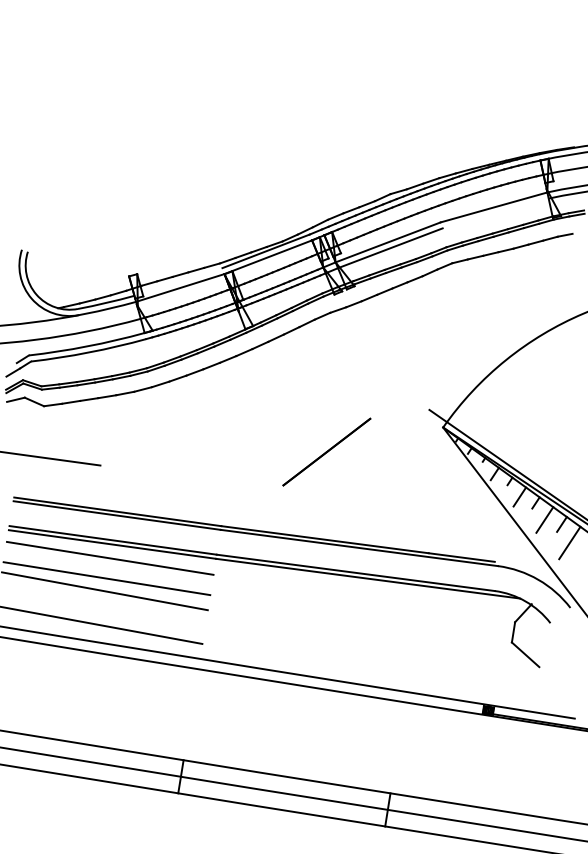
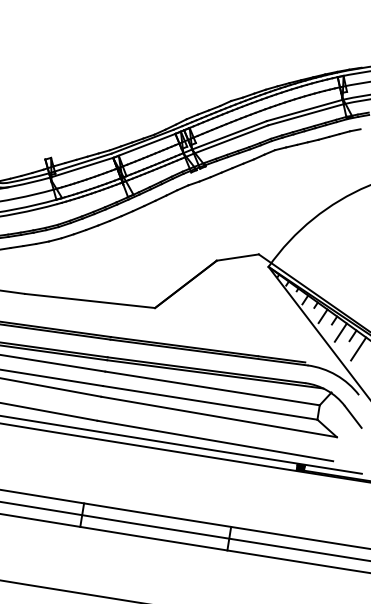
line: (495, 213) -> (305, 114), added
line: (178, 281) -> (80, 163), added
line: (399, 413) -> (237, 256), added
line: (191, 475) -> (89, 301), added
line: (364, 598) -> (212, 388), added
line: (360, 618) -> (209, 402), added
line: (373, 638) -> (219, 416), added
line: (562, 638) -> (353, 416), added
line: (368, 671) -> (215, 440), added

